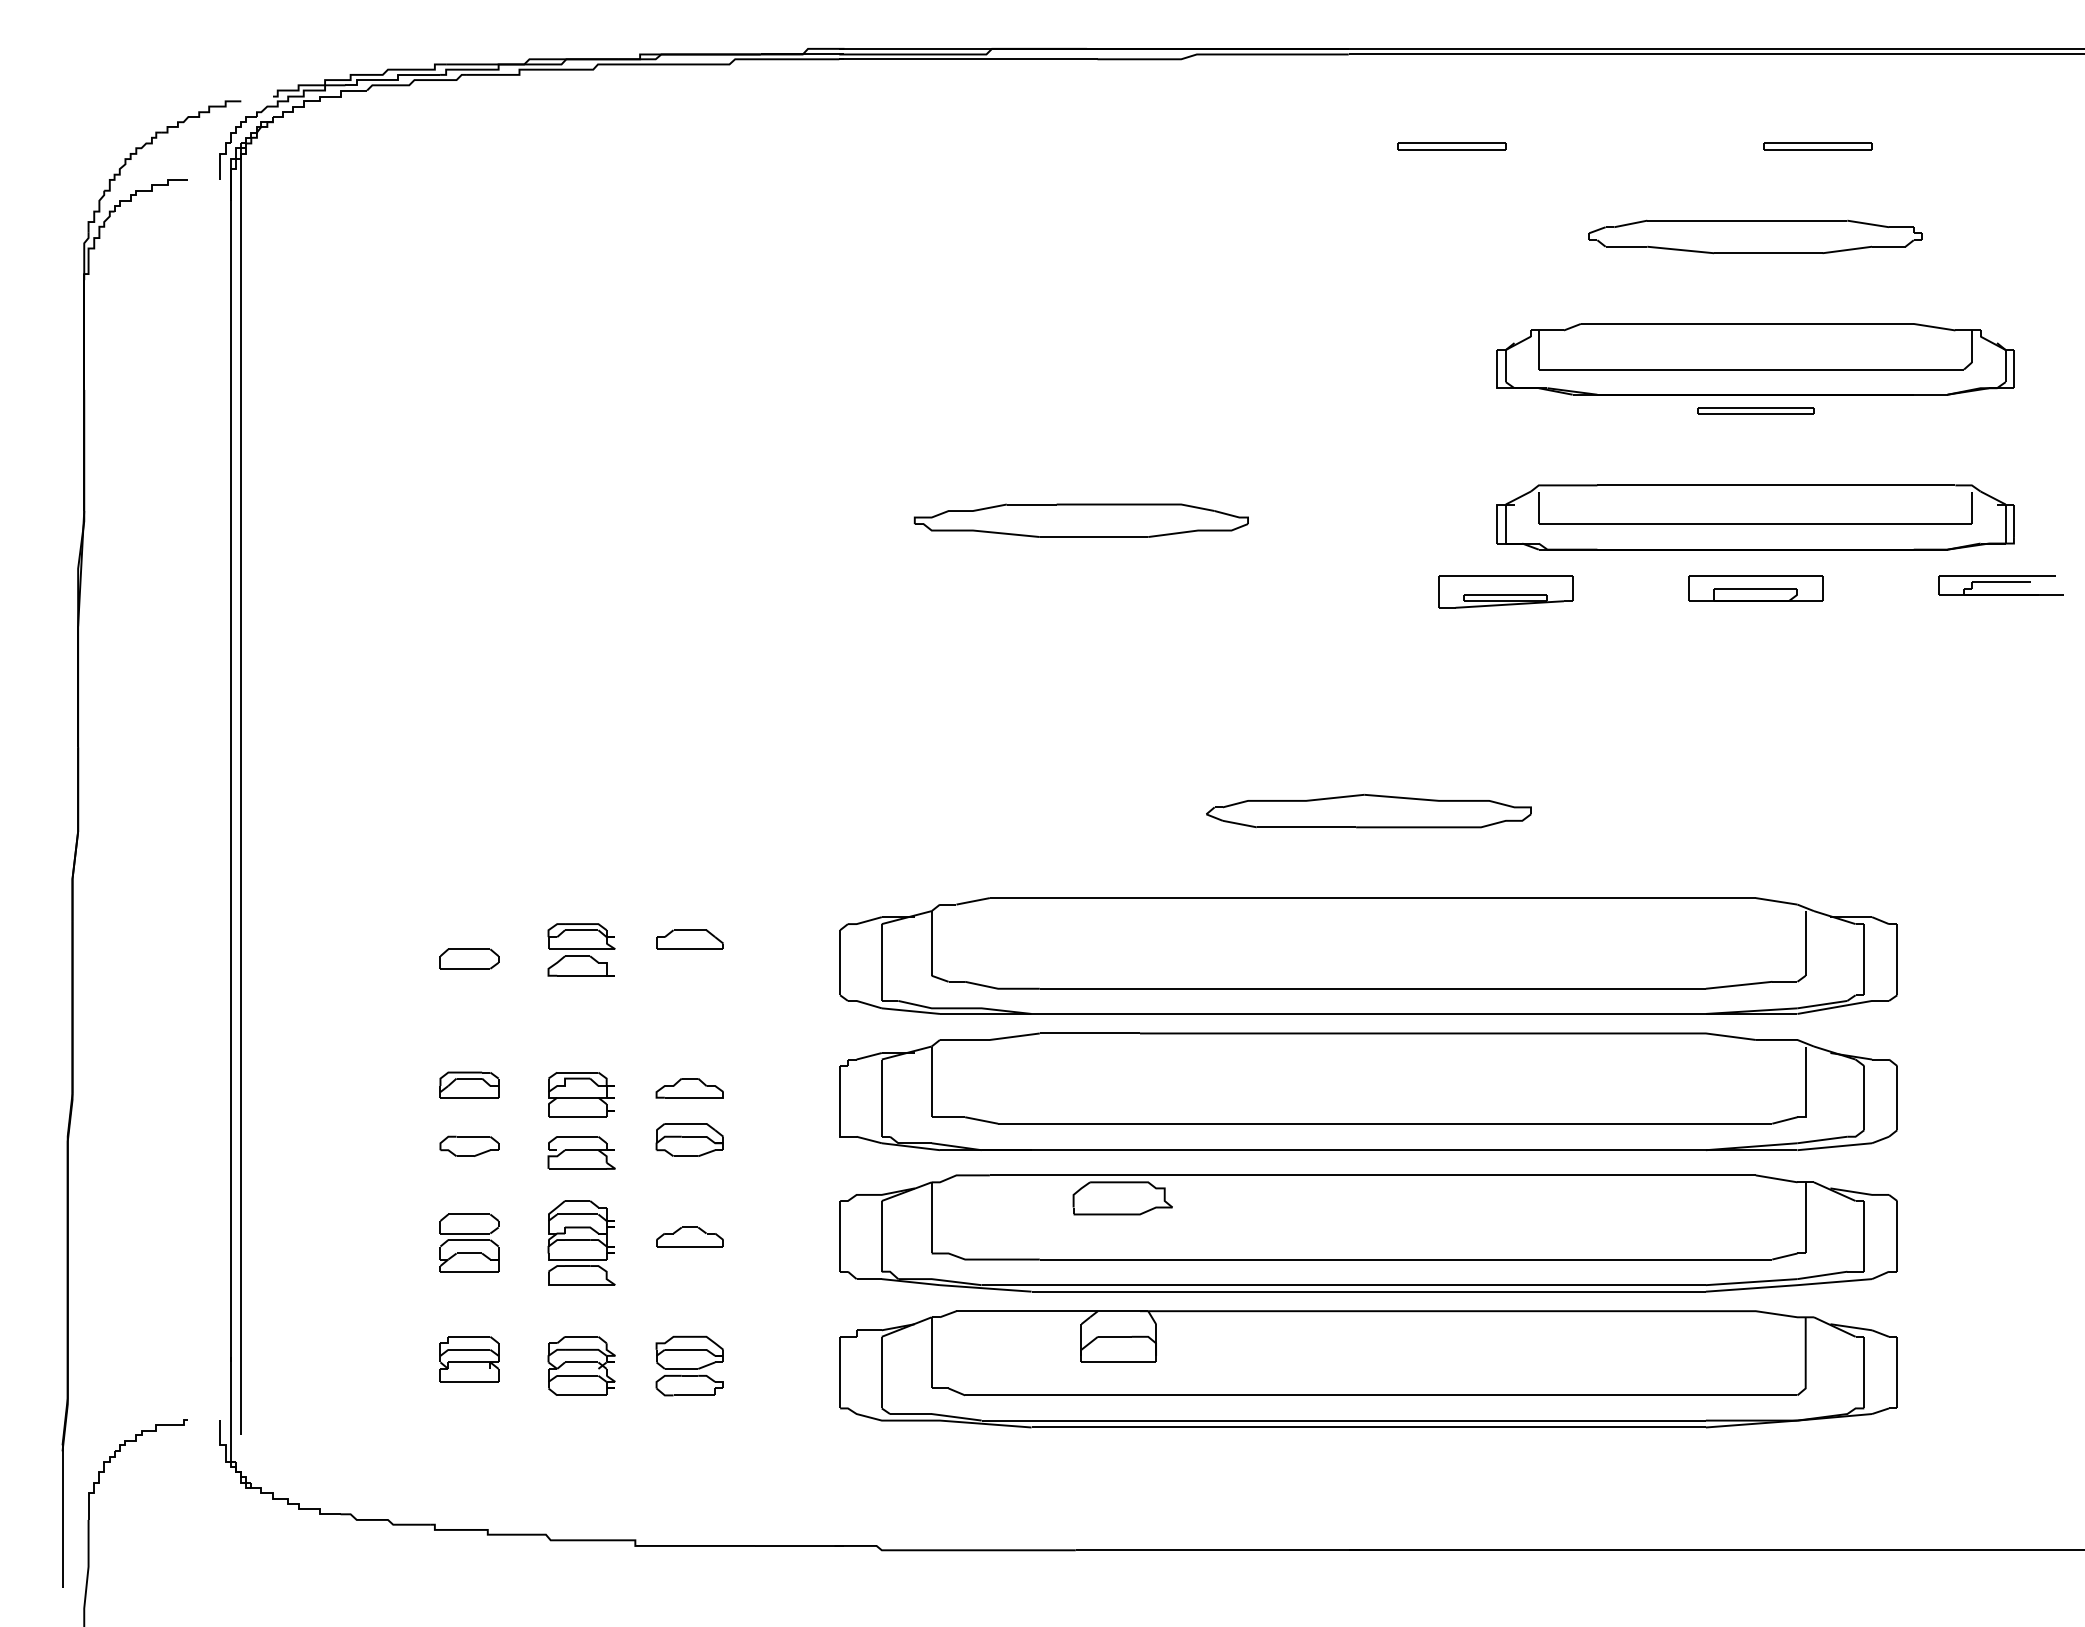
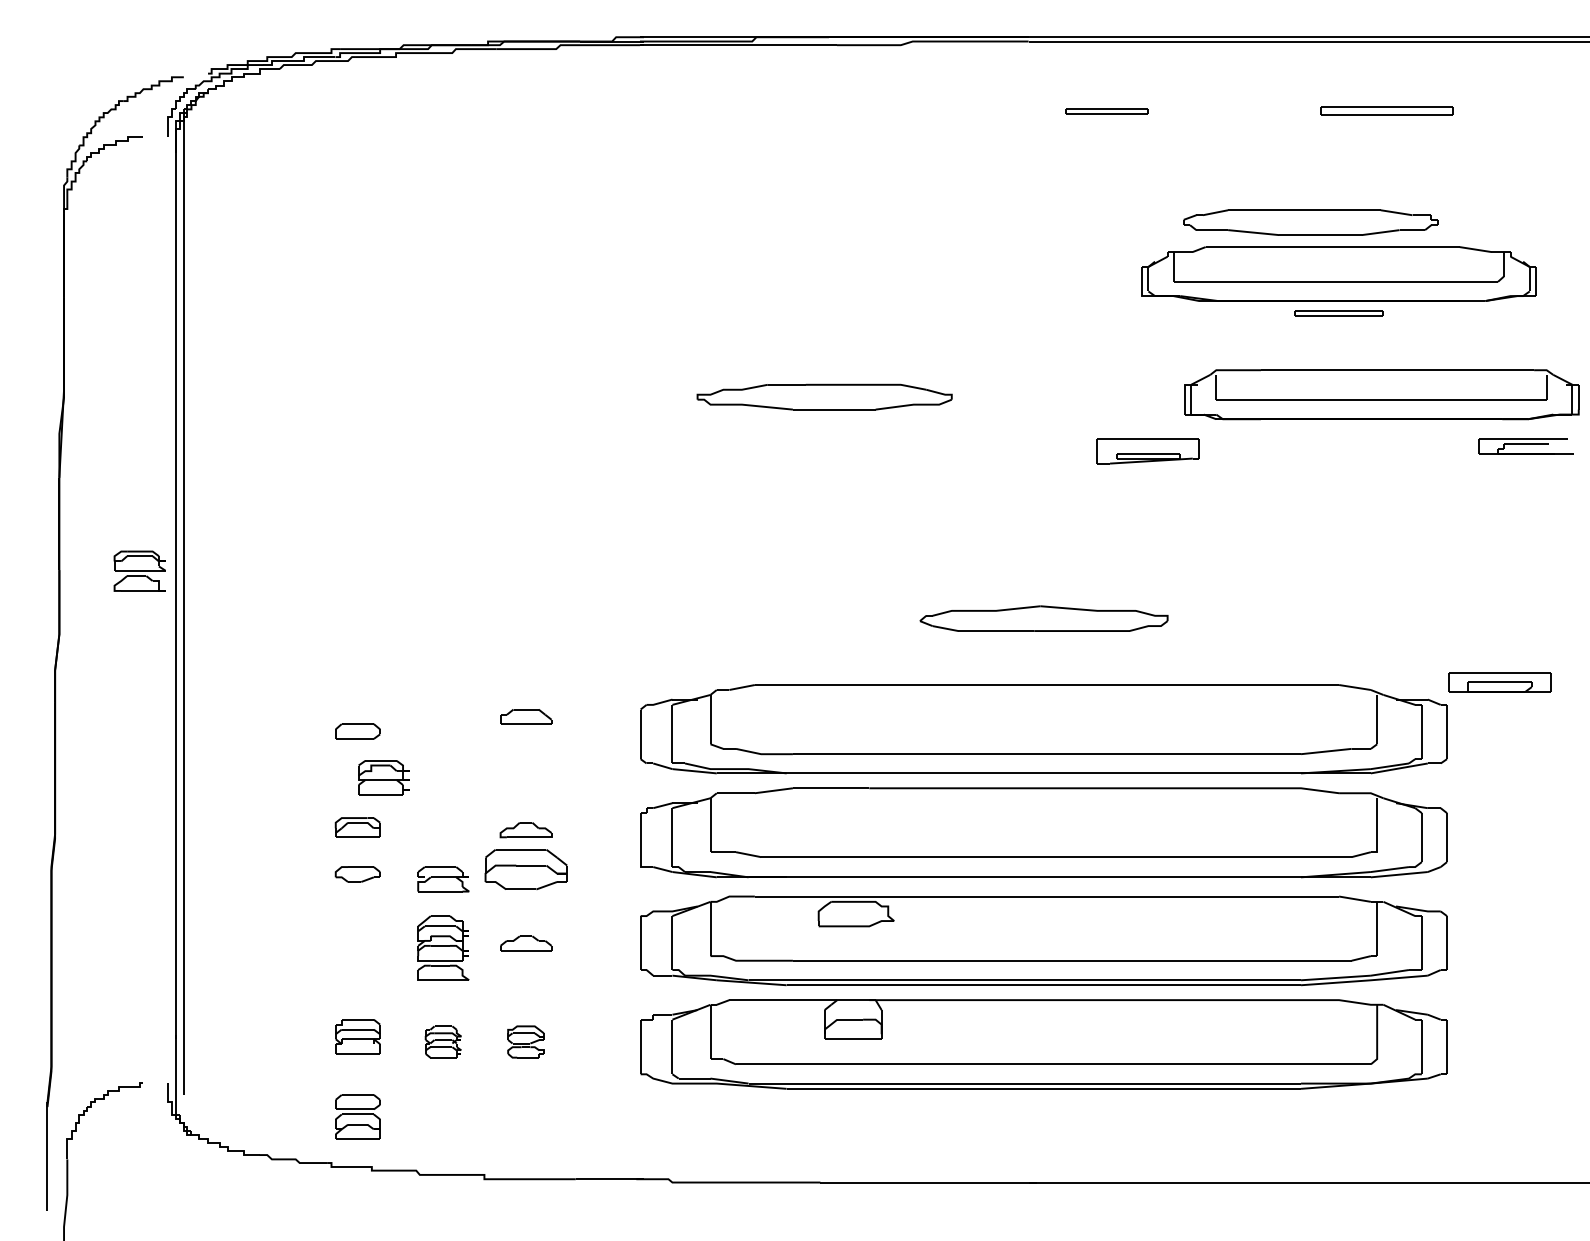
part: (1817, 146) -> (1386, 111), size x1.6
part: (1755, 236) -> (1310, 222), moved
part: (1755, 517) -> (1381, 394), moved
part: (1755, 588) -> (1499, 682), moved
part: (581, 949) -> (139, 570), moved
part: (581, 1094) -> (383, 777), moved
part: (689, 1139) -> (525, 869), size x1.6
part: (469, 1242) -> (357, 1116), moved
part: (581, 1365) -> (443, 1041), size x0.7
part: (689, 1365) -> (525, 1041), size x0.7

